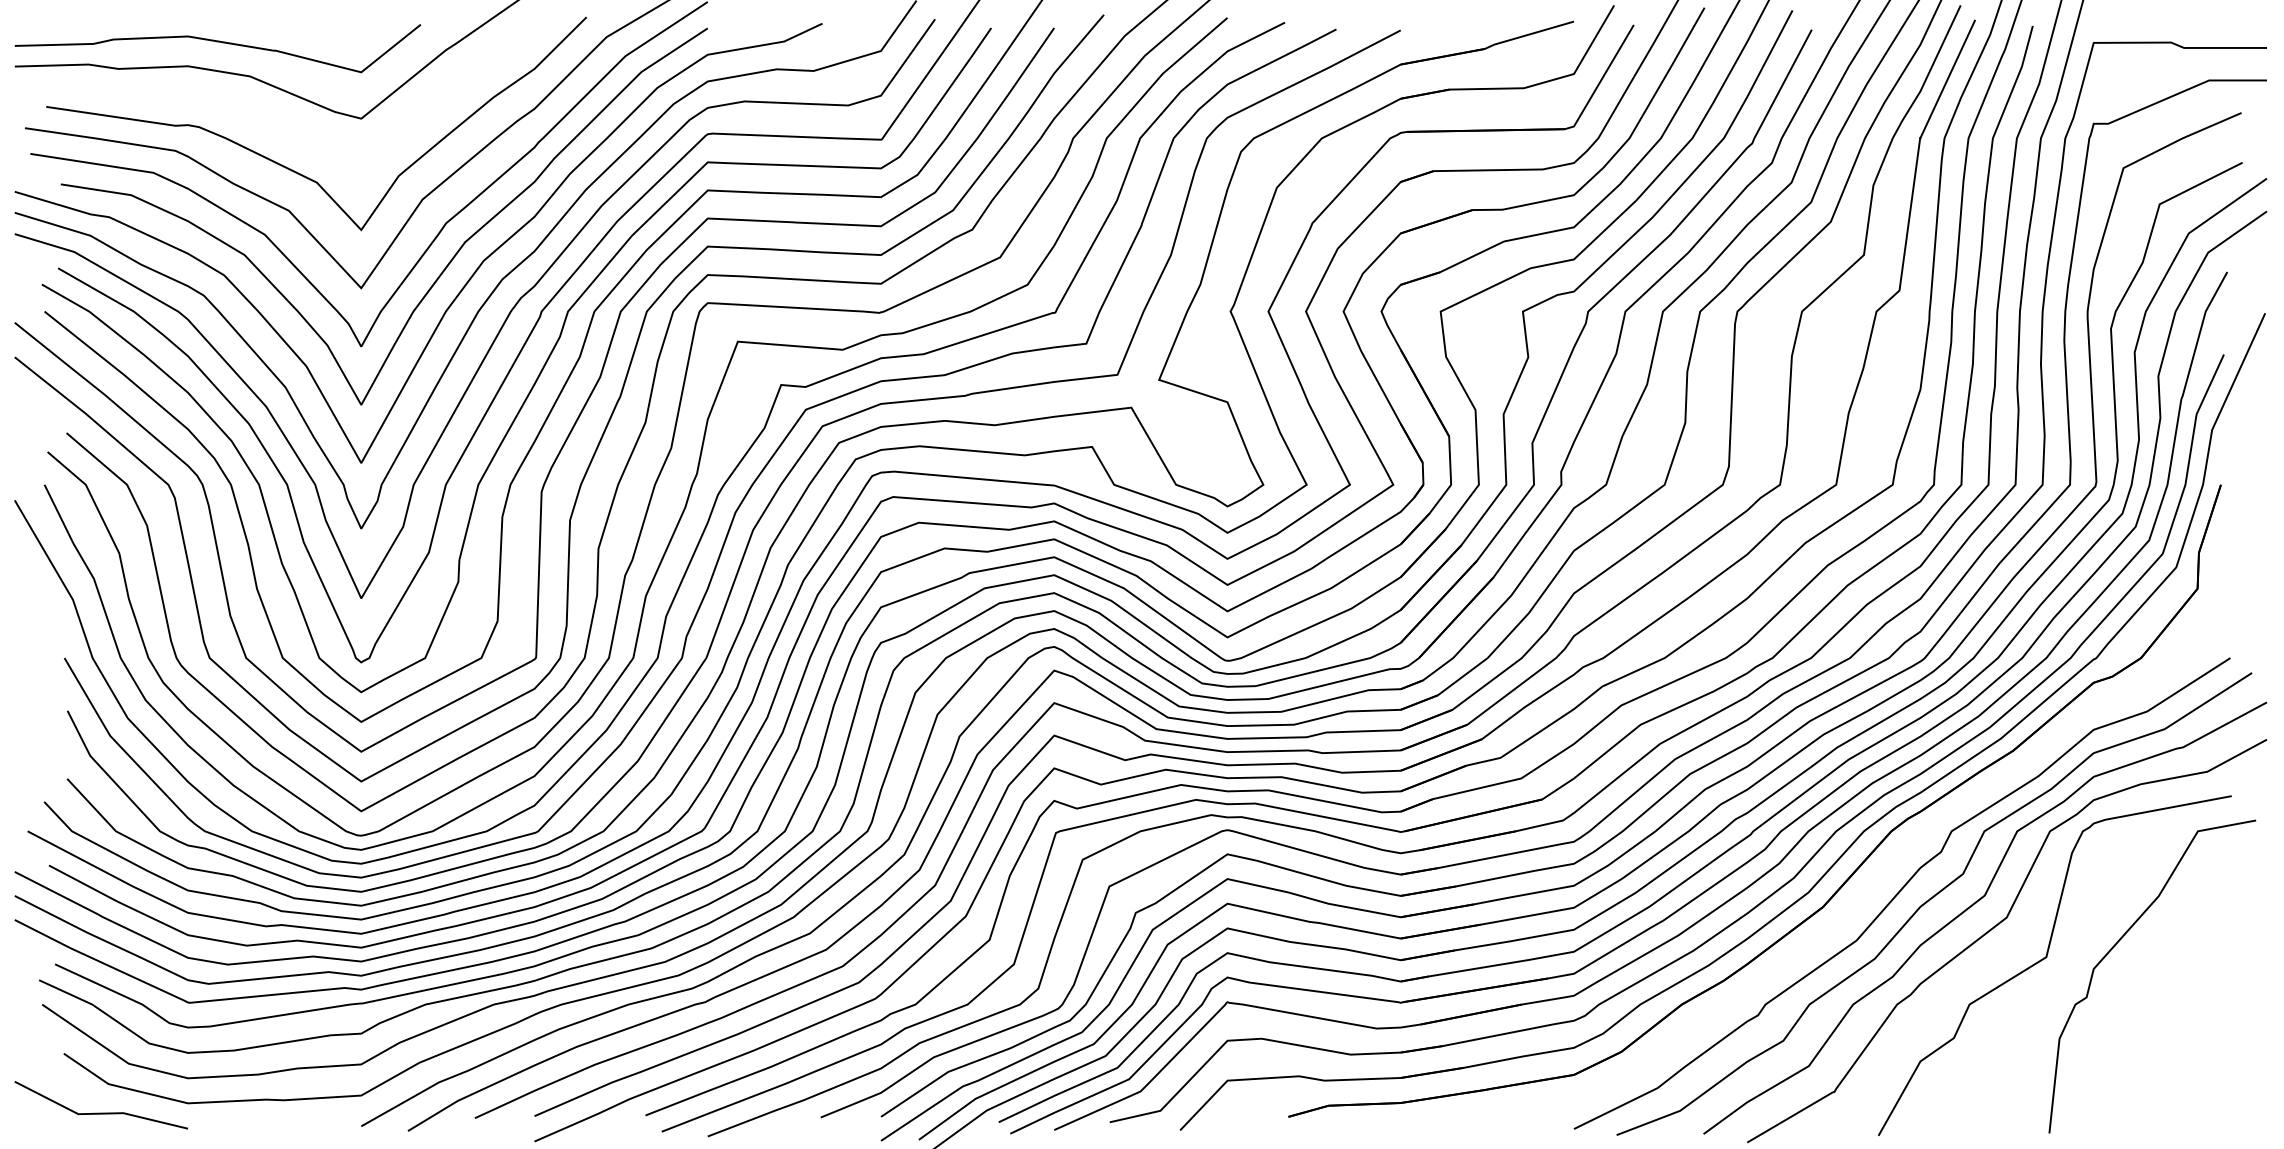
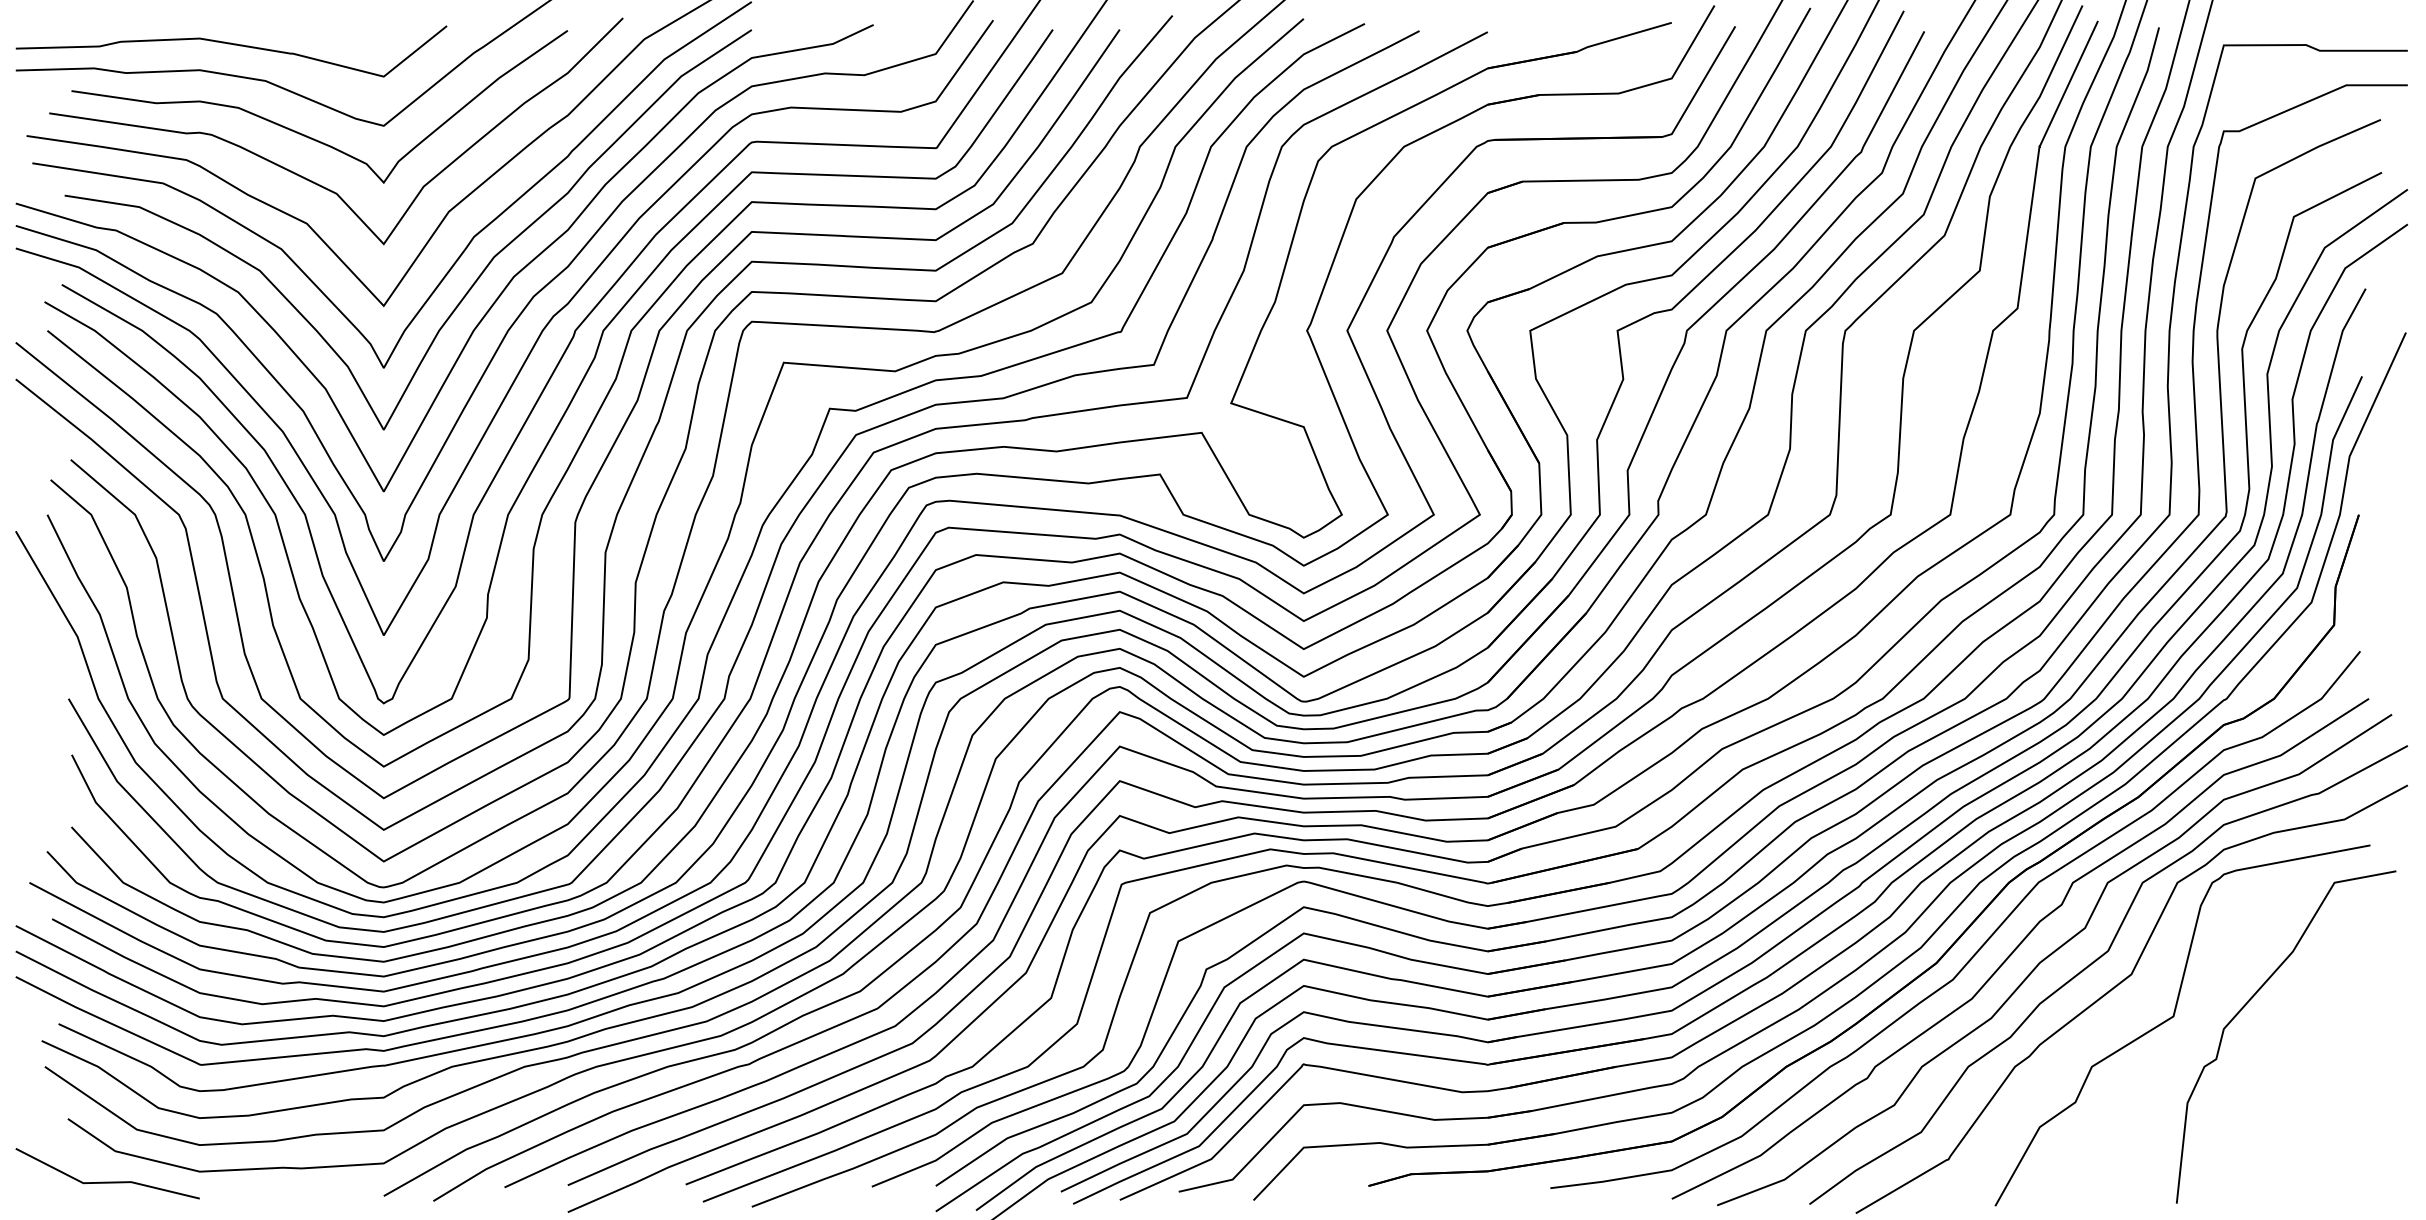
curve: (291, 128) -> (309, 136), added
curve: (1865, 890) -> (1981, 945), added

